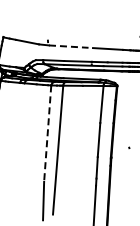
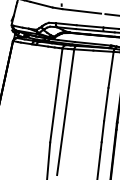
line: (68, 46) -> (81, 11), dashed -> solid
line: (47, 134) -> (56, 96), dashed -> solid

